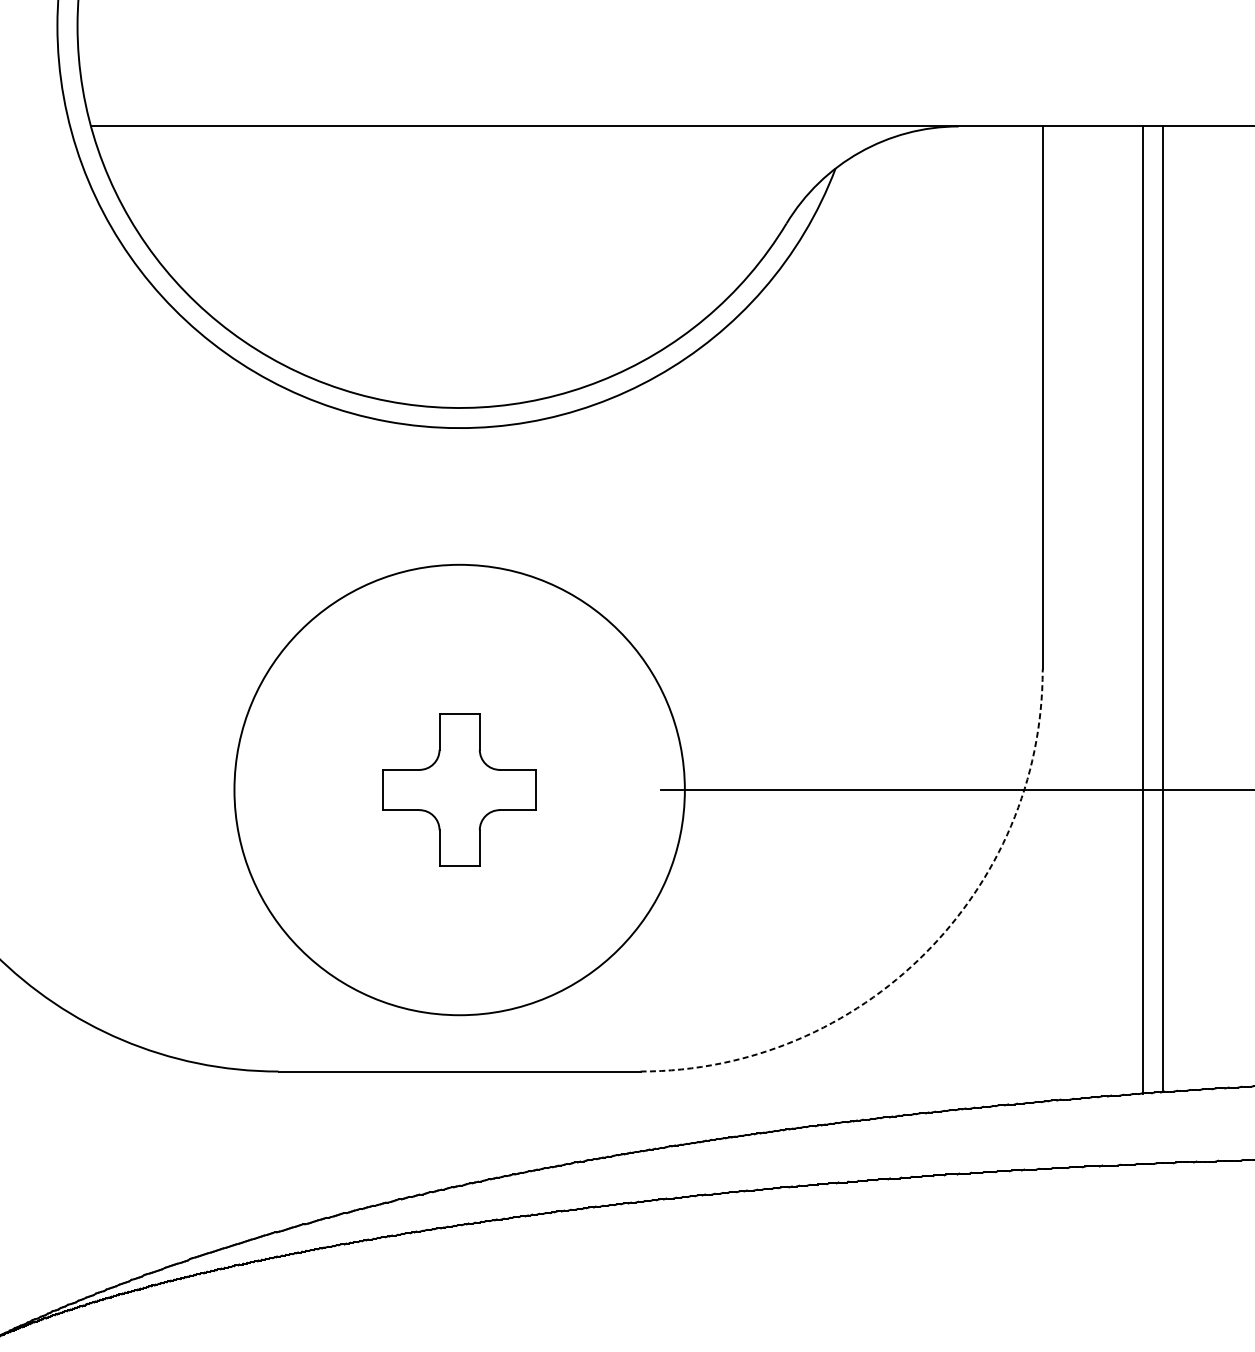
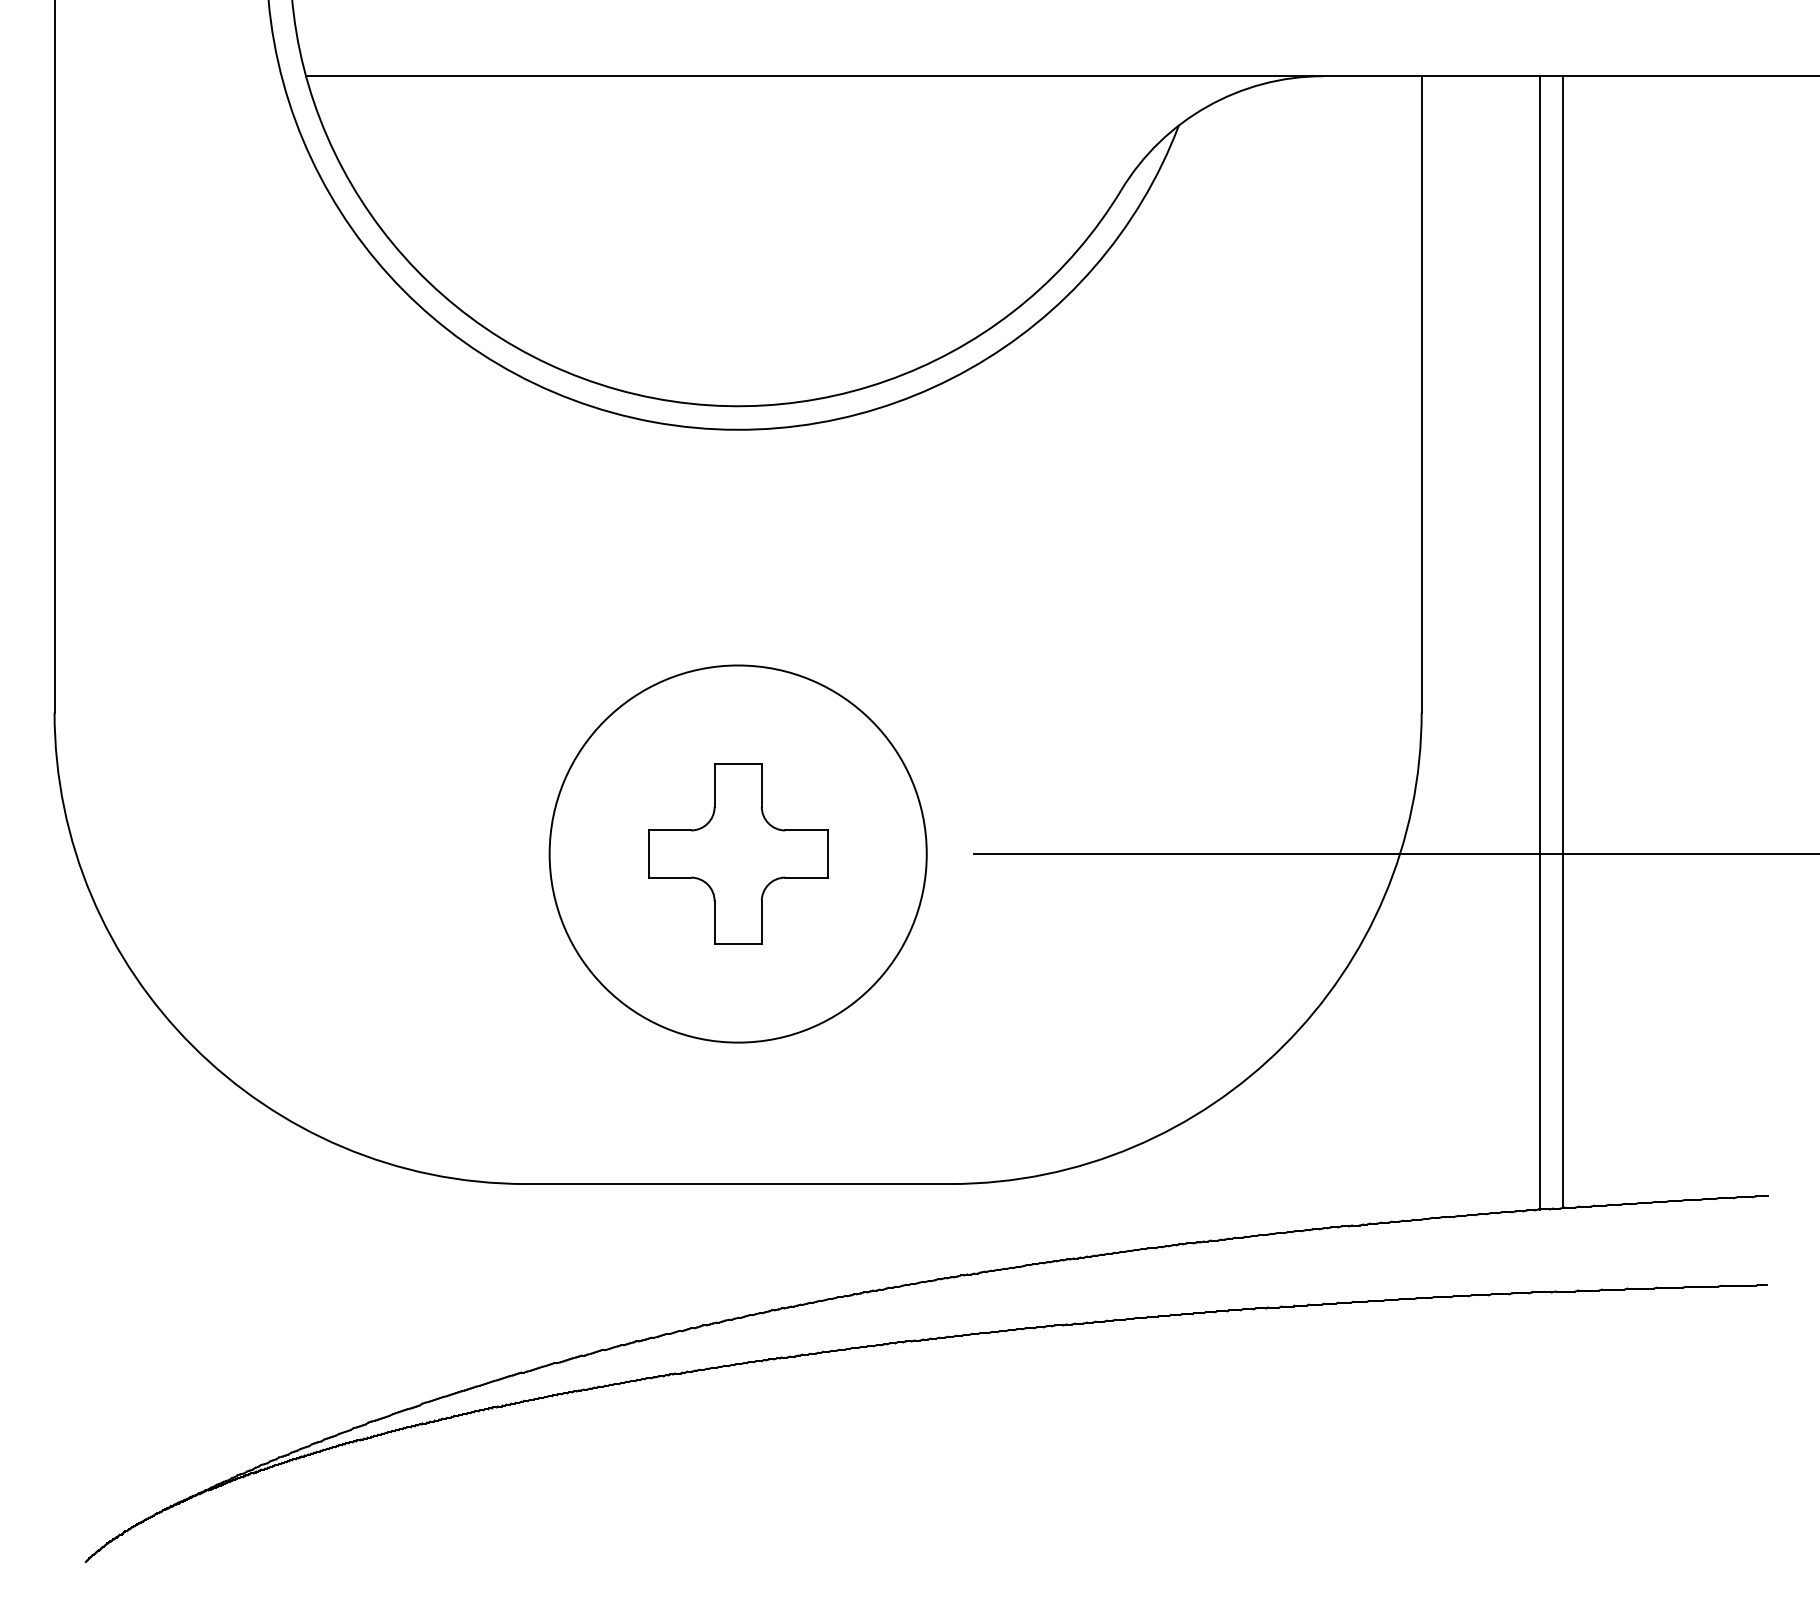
circle: (459, 789) -> (737, 853), size x0.71
arc: (924, 953) -> (1283, 1045), dashed -> solid

